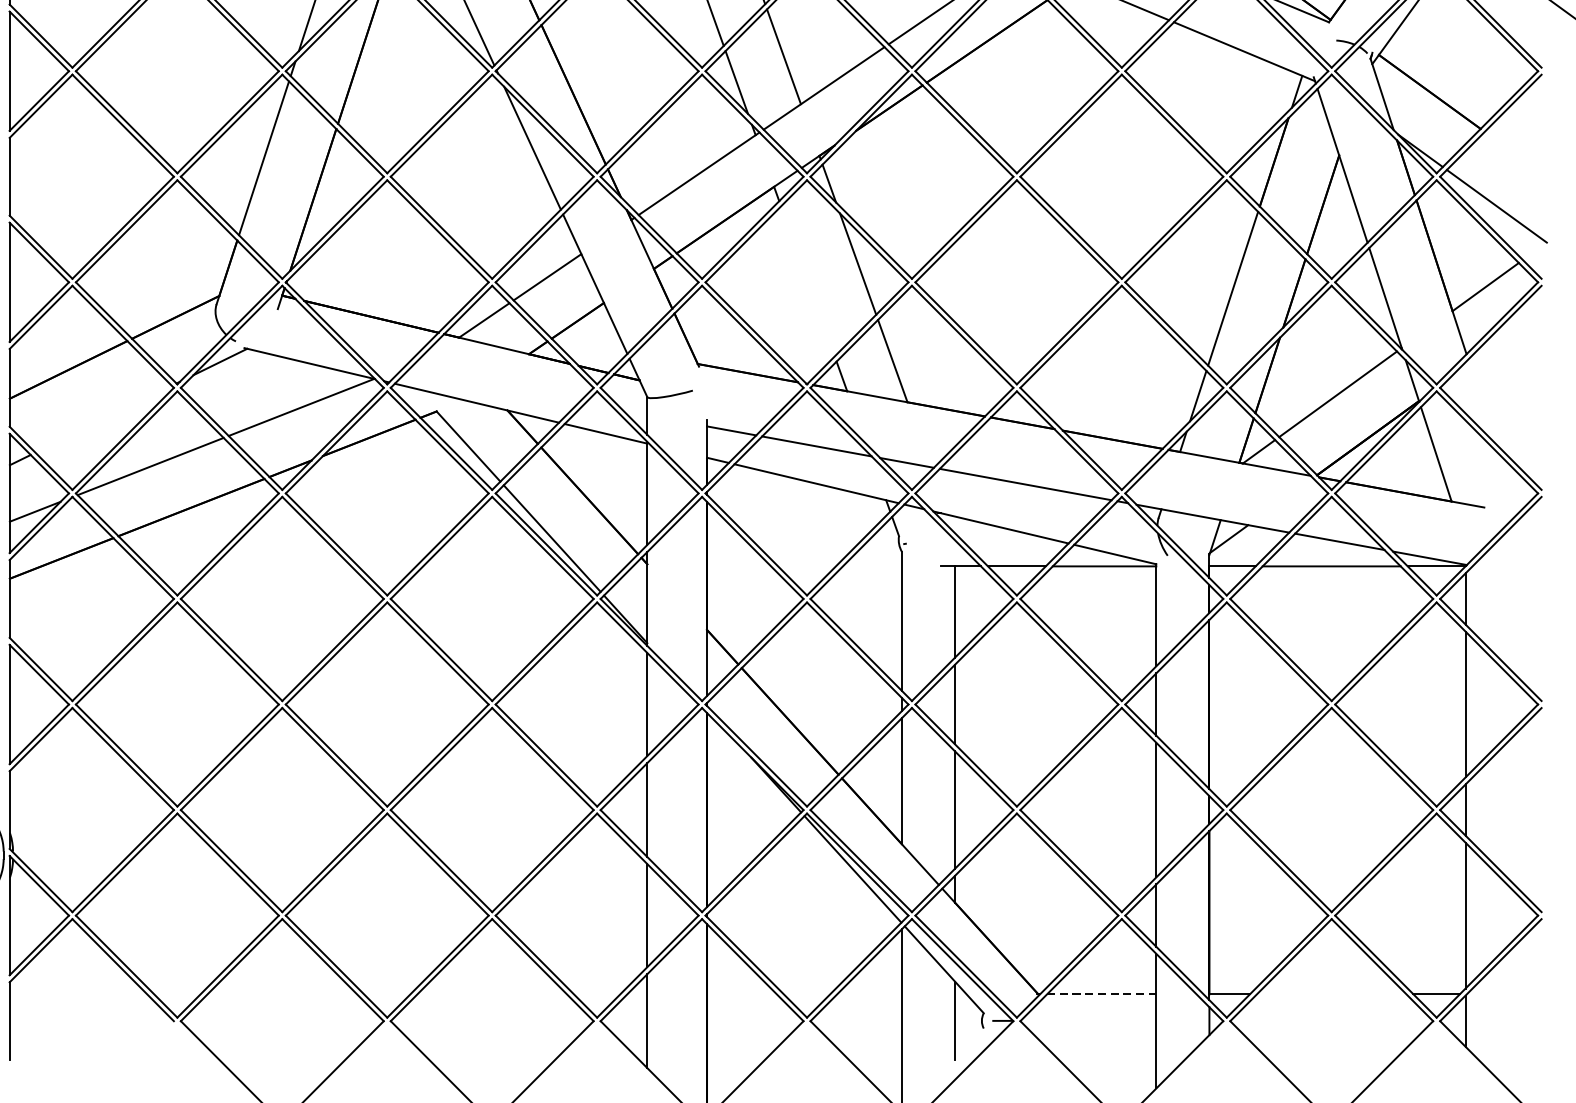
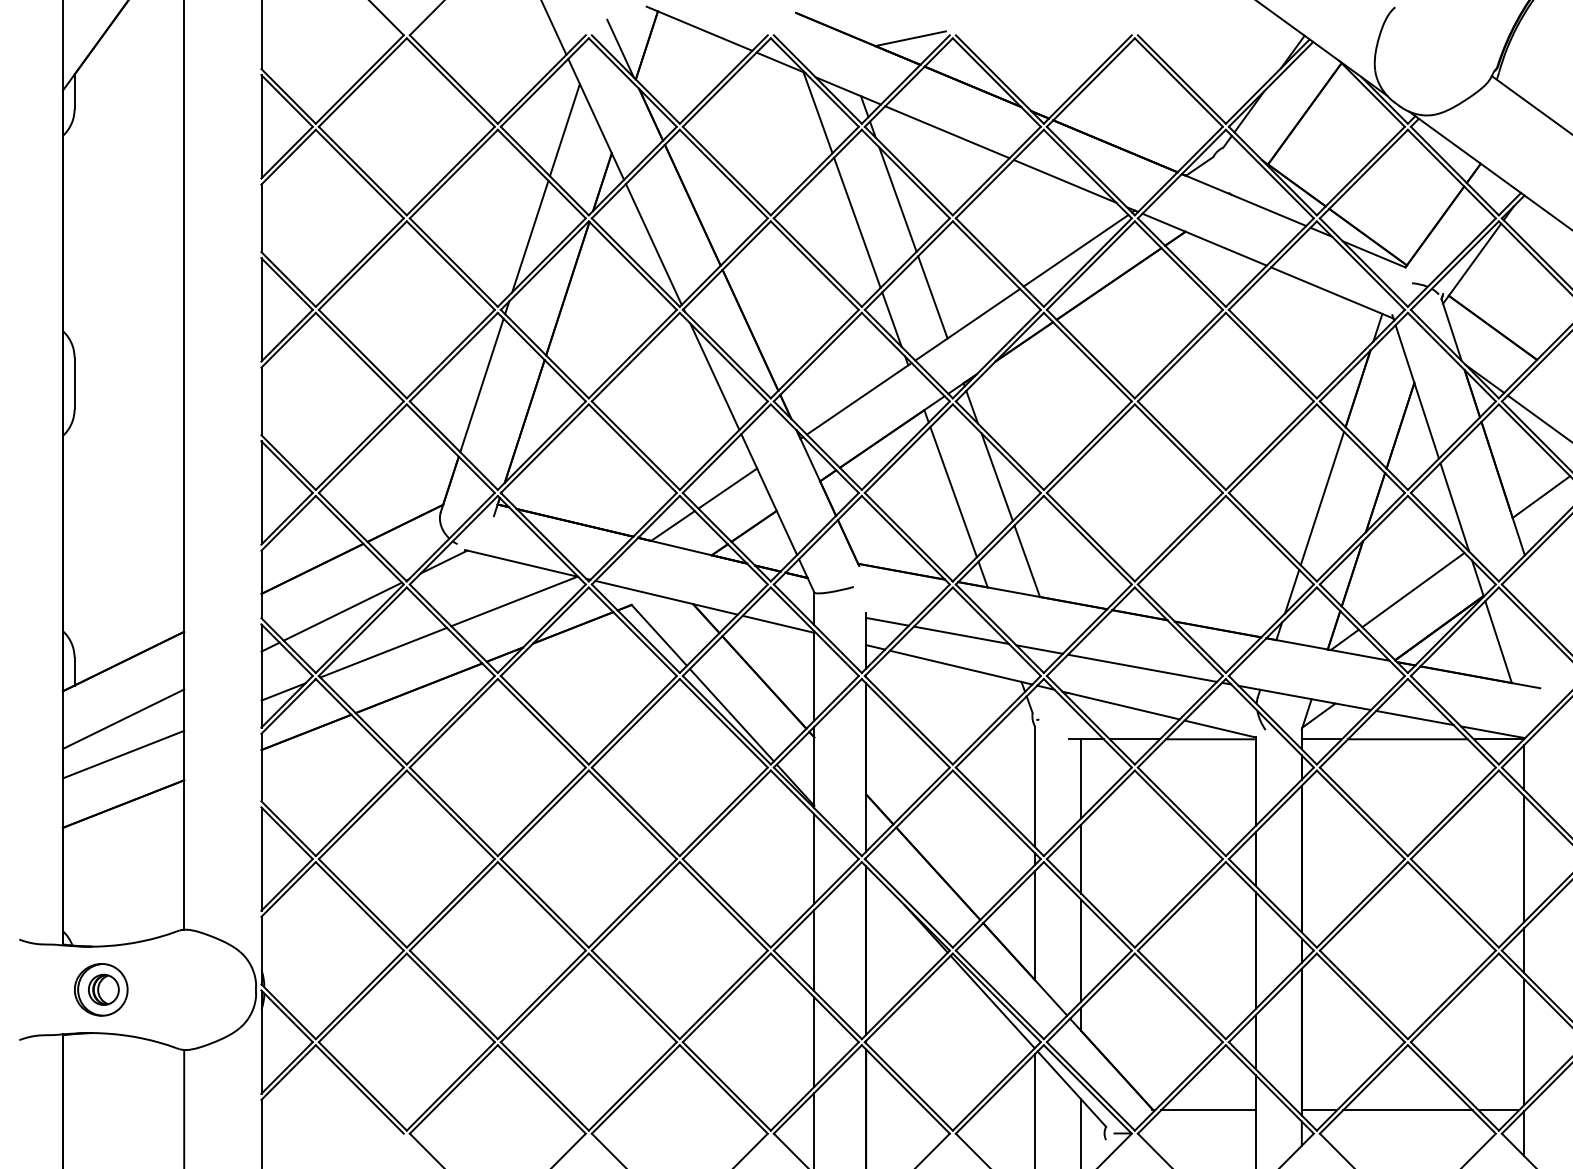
line: (807, 281) -> (953, 492), added
line: (103, 419) -> (342, 611), added
line: (1101, 994) -> (1208, 1110), dashed -> solid
line: (1331, 994) -> (1407, 1110), added

